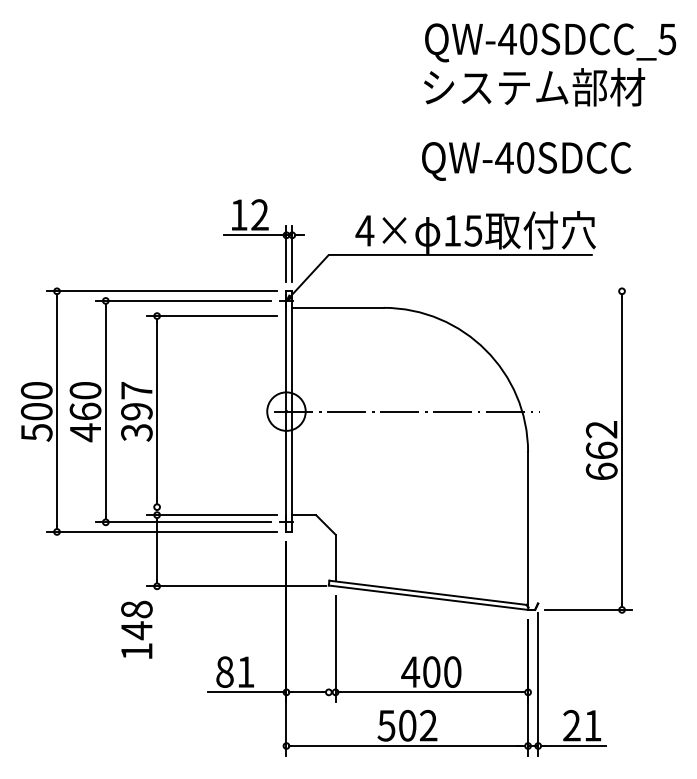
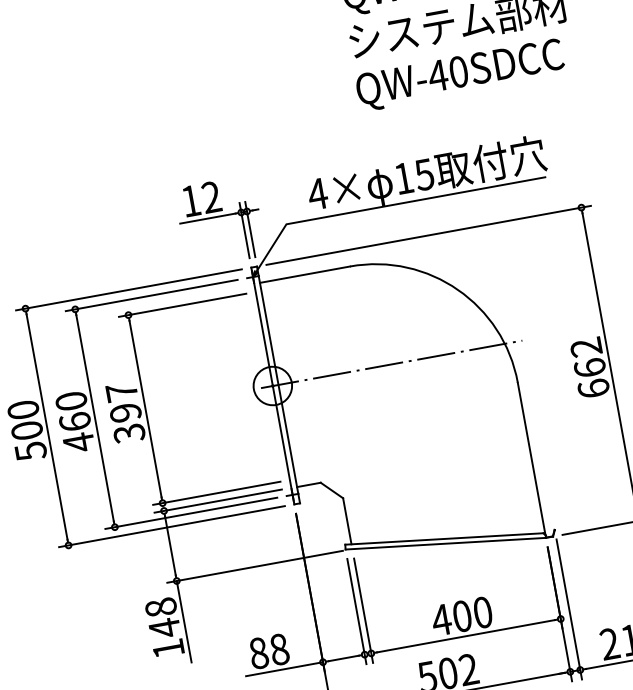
text: (526, 161) -> (460, 75), moved
line: (466, 291) -> (428, 235), added
line: (211, 507) -> (216, 493), added
line: (157, 627) -> (184, 621), added
line: (328, 648) -> (356, 611), added
text: (245, 671) -> (278, 649), 81 -> 88

